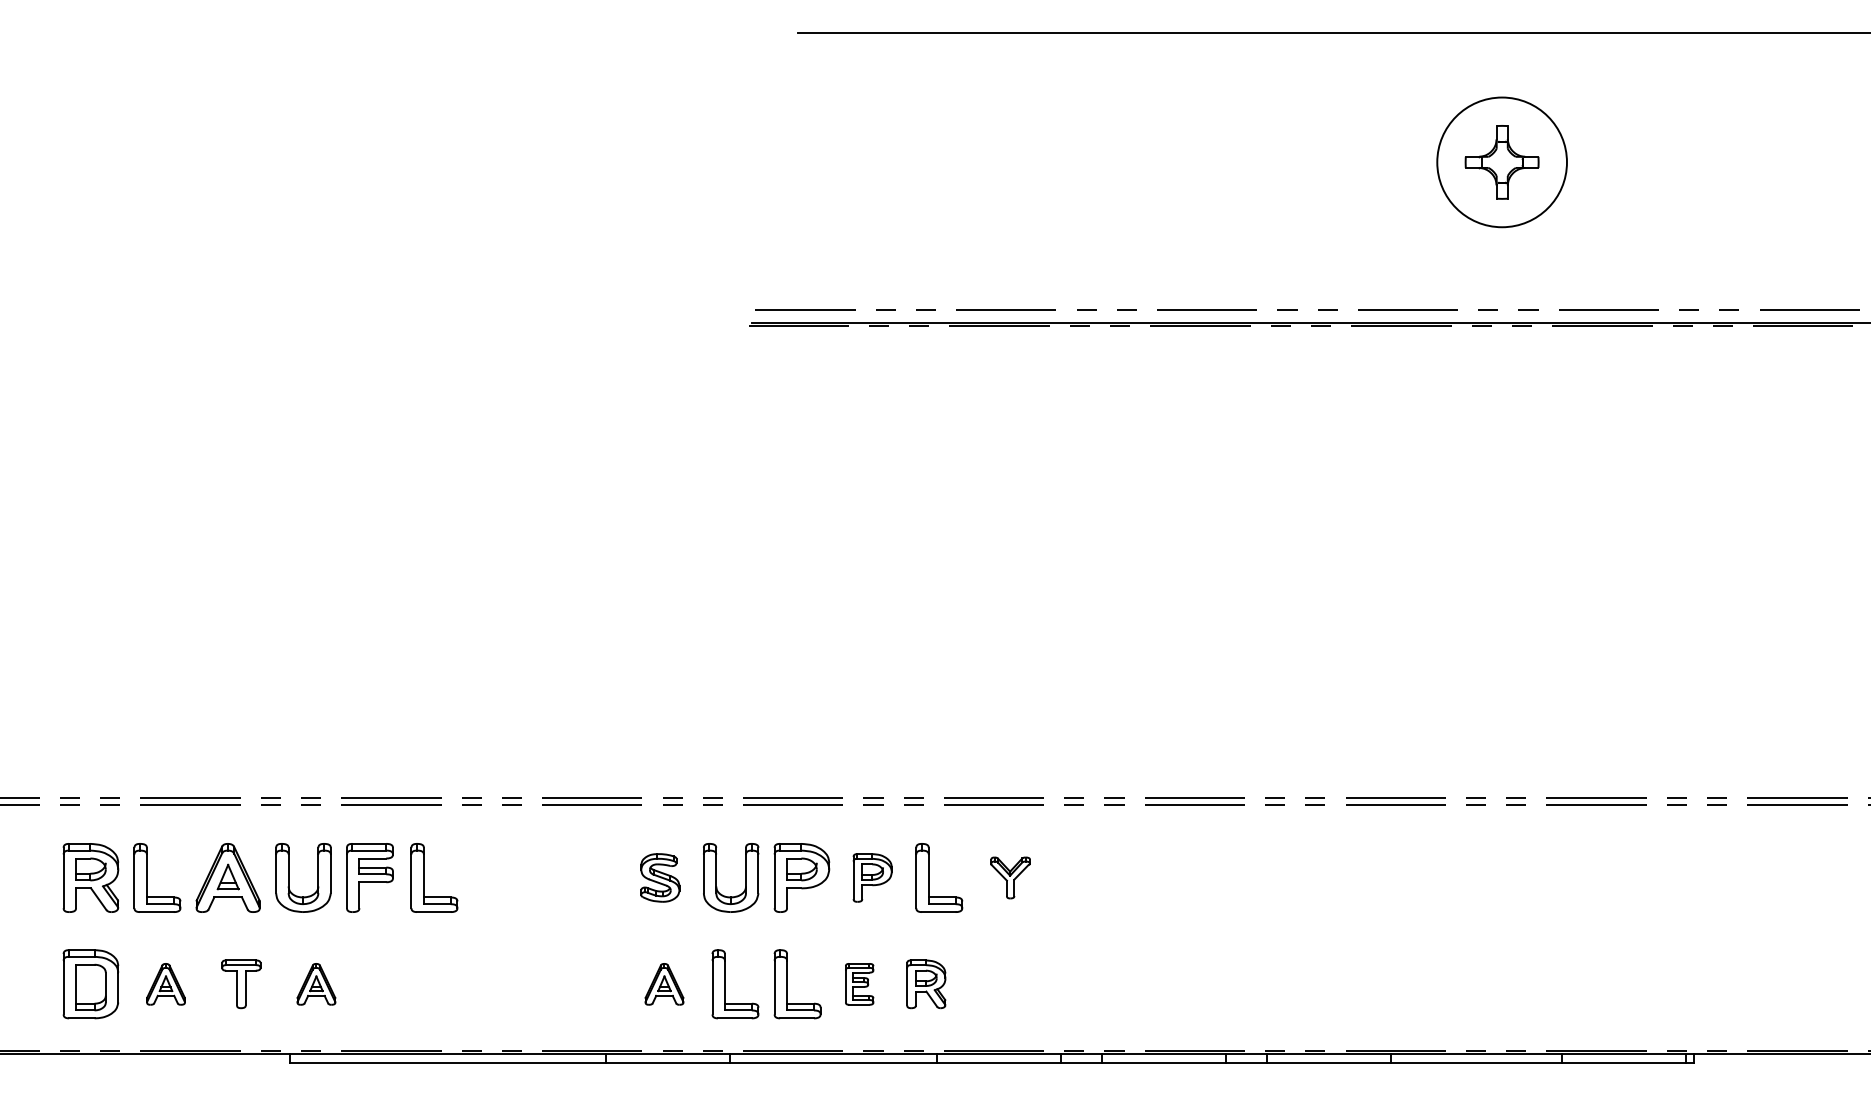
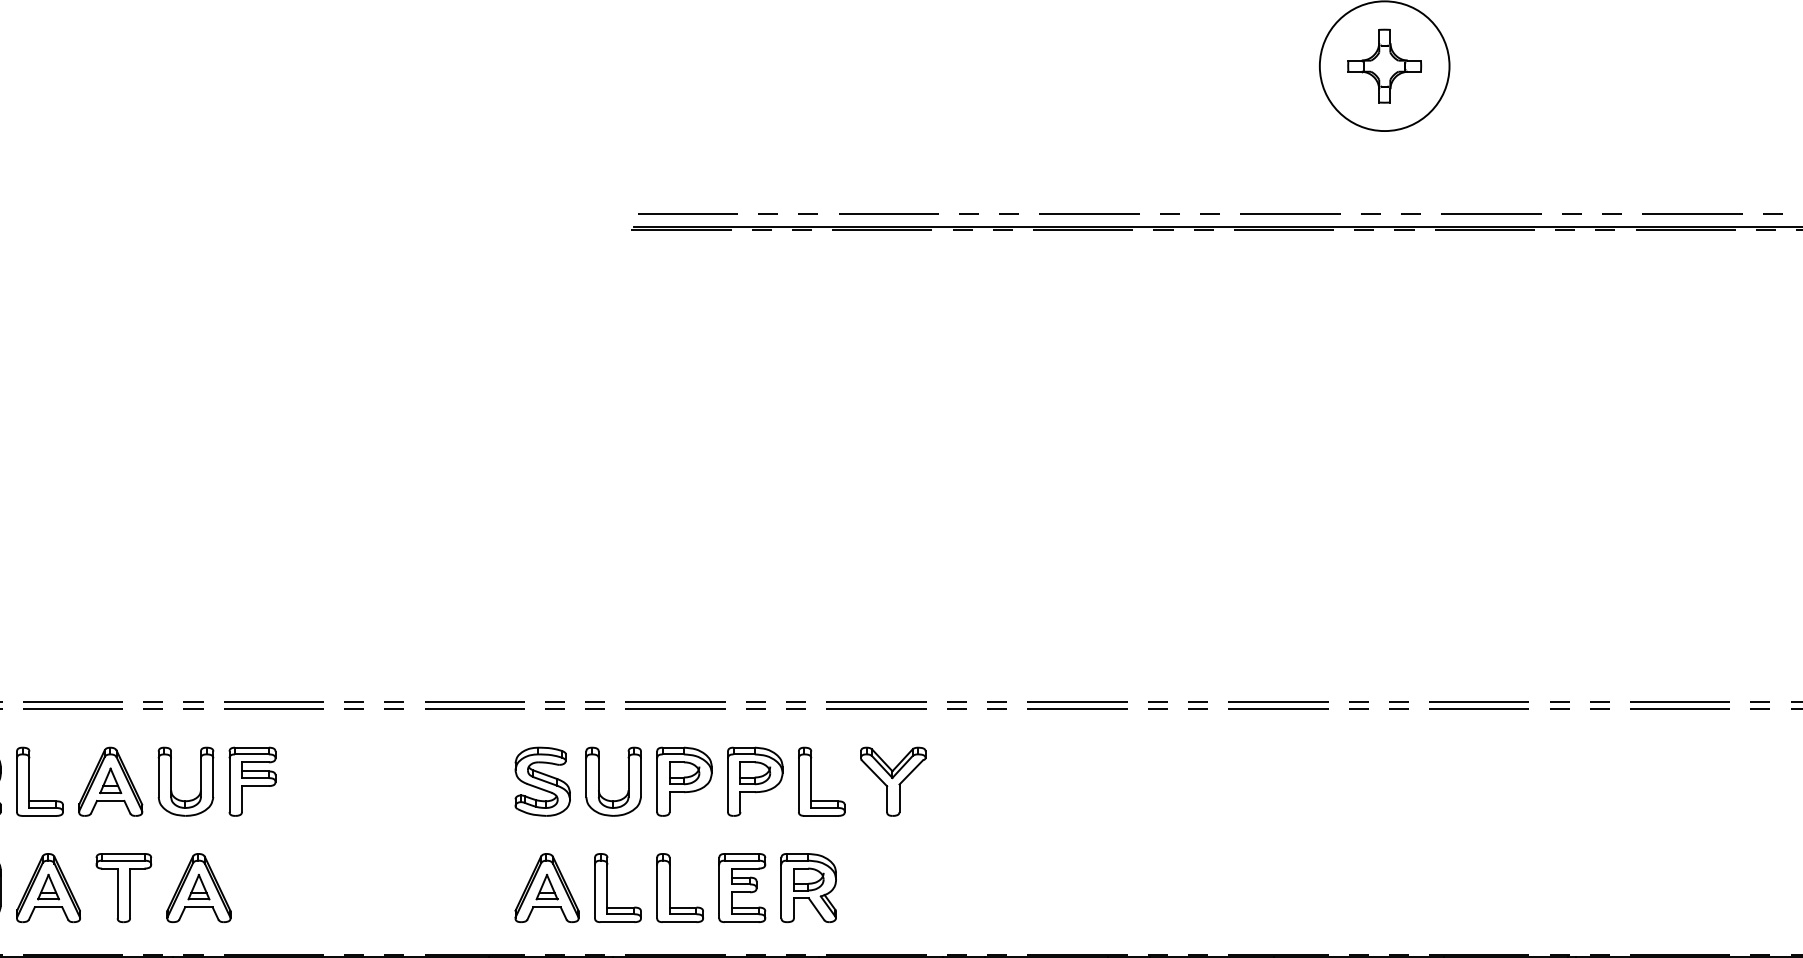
part: (424, 877) -> (307, 781), removed
part: (660, 877) -> (543, 781), size x1.43
part: (872, 877) -> (755, 781), size x1.43
part: (1010, 877) -> (893, 781), size x1.67
part: (165, 984) -> (48, 888), size x1.67
part: (241, 984) -> (124, 888), size x1.43
part: (316, 984) -> (199, 888), size x1.67
part: (664, 984) -> (547, 888), size x1.67
part: (859, 984) -> (742, 888), size x1.67
part: (926, 984) -> (809, 888), size x1.43

